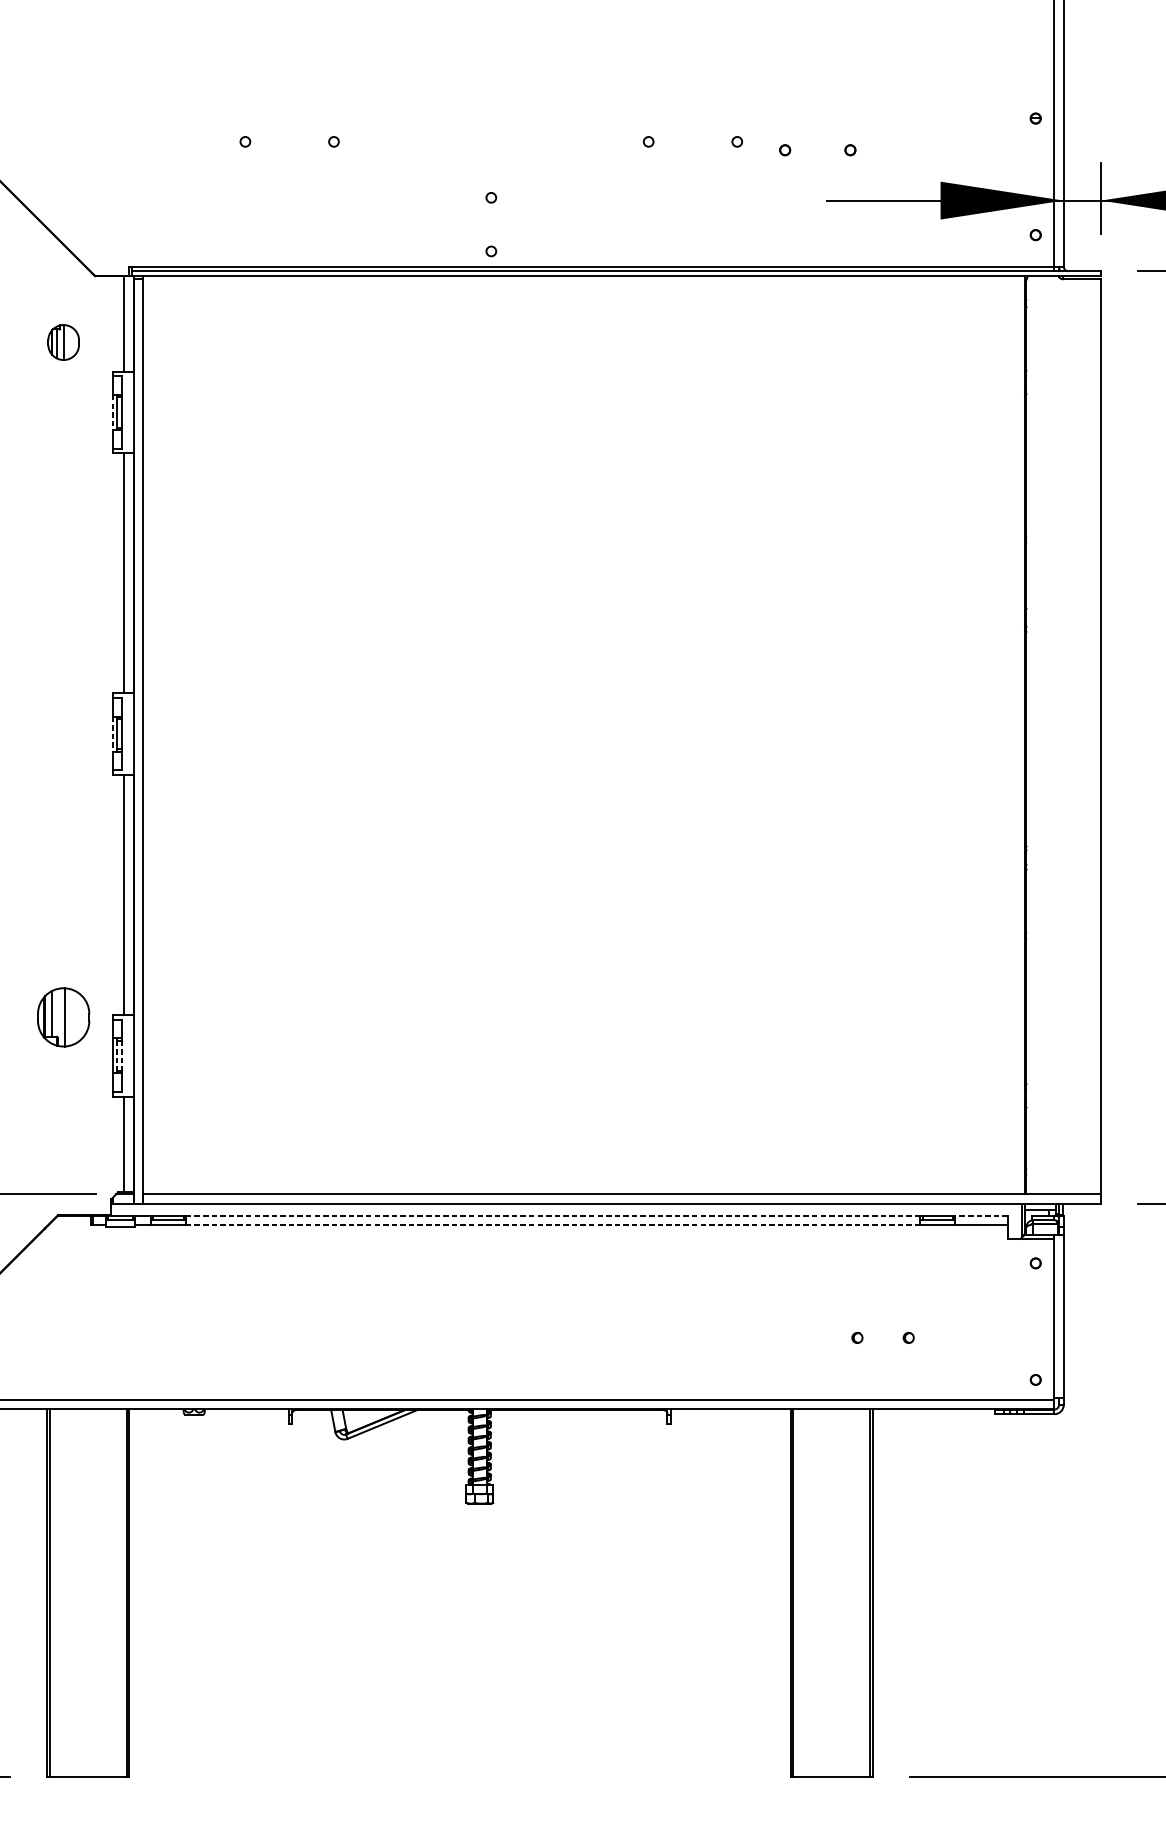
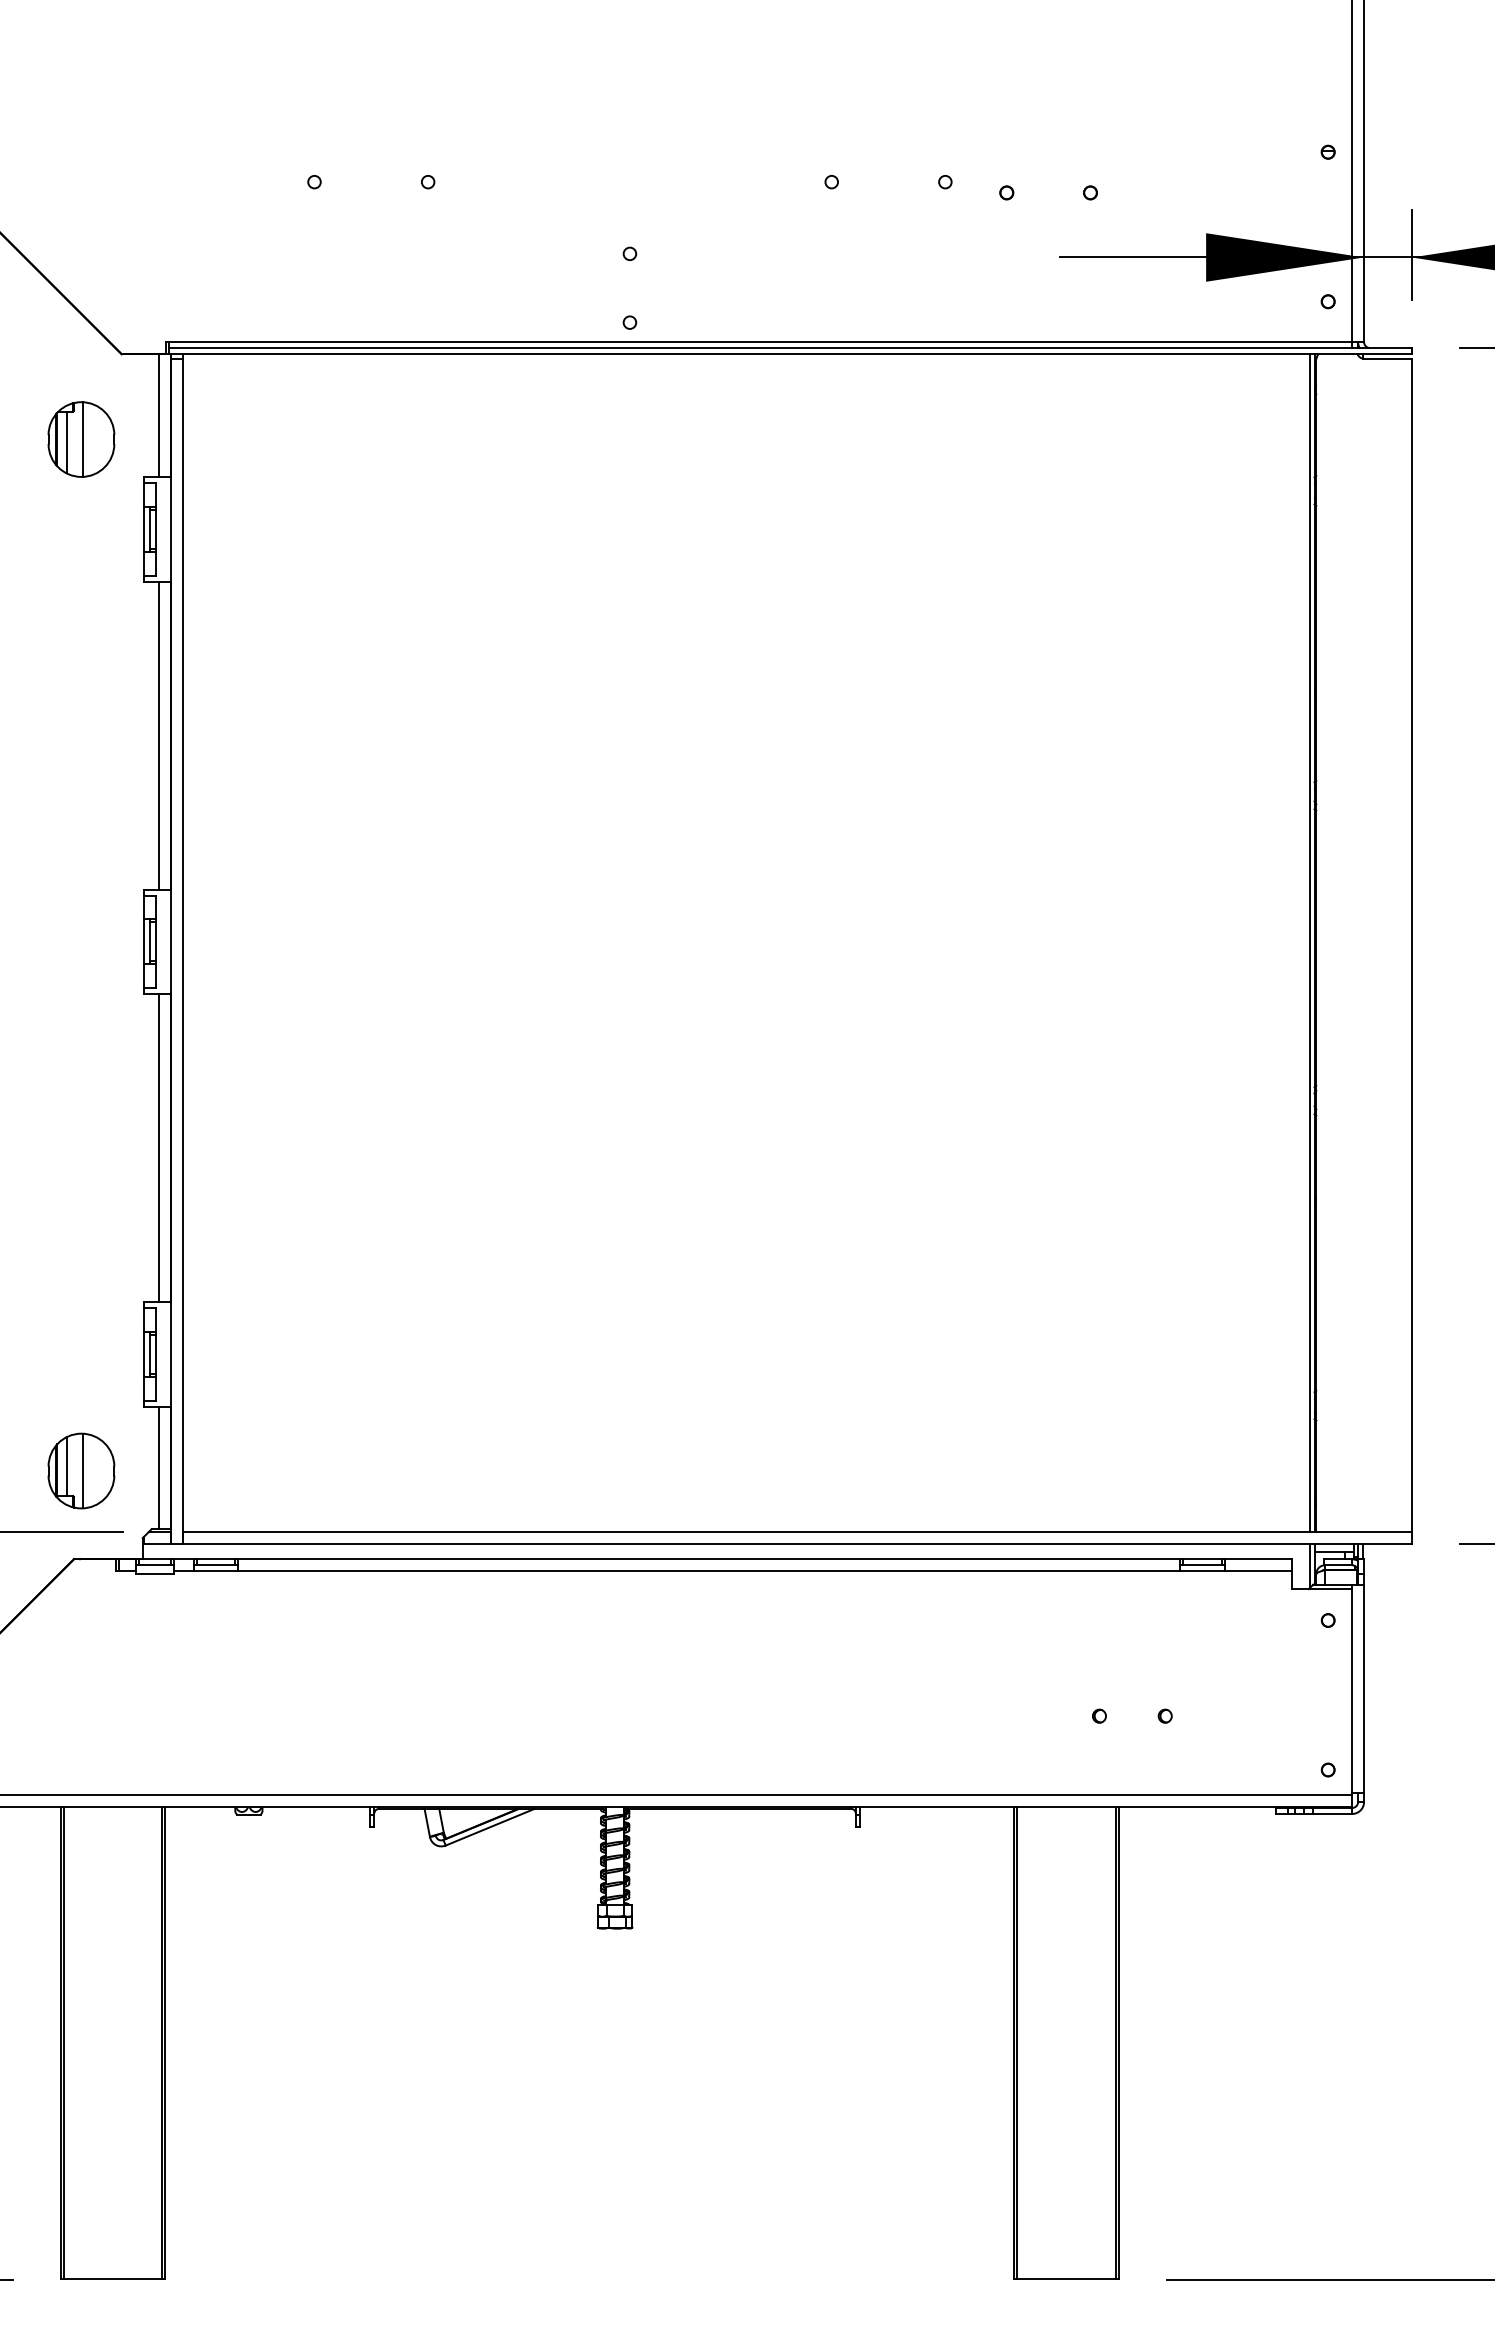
part: (63, 342) -> (81, 439), size x1.67
line: (112, 412) -> (144, 529), dashed -> solid
line: (112, 734) -> (144, 942), dashed -> solid
line: (1021, 735) -> (1310, 943), added
part: (63, 1016) -> (81, 1470), moved
line: (117, 1055) -> (150, 1354), dashed -> solid
line: (122, 1055) -> (156, 1354), dashed -> solid
line: (553, 1215) -> (709, 1559), dashed -> solid
line: (981, 1215) -> (1258, 1559), dashed -> solid
line: (553, 1225) -> (709, 1571), dashed -> solid

